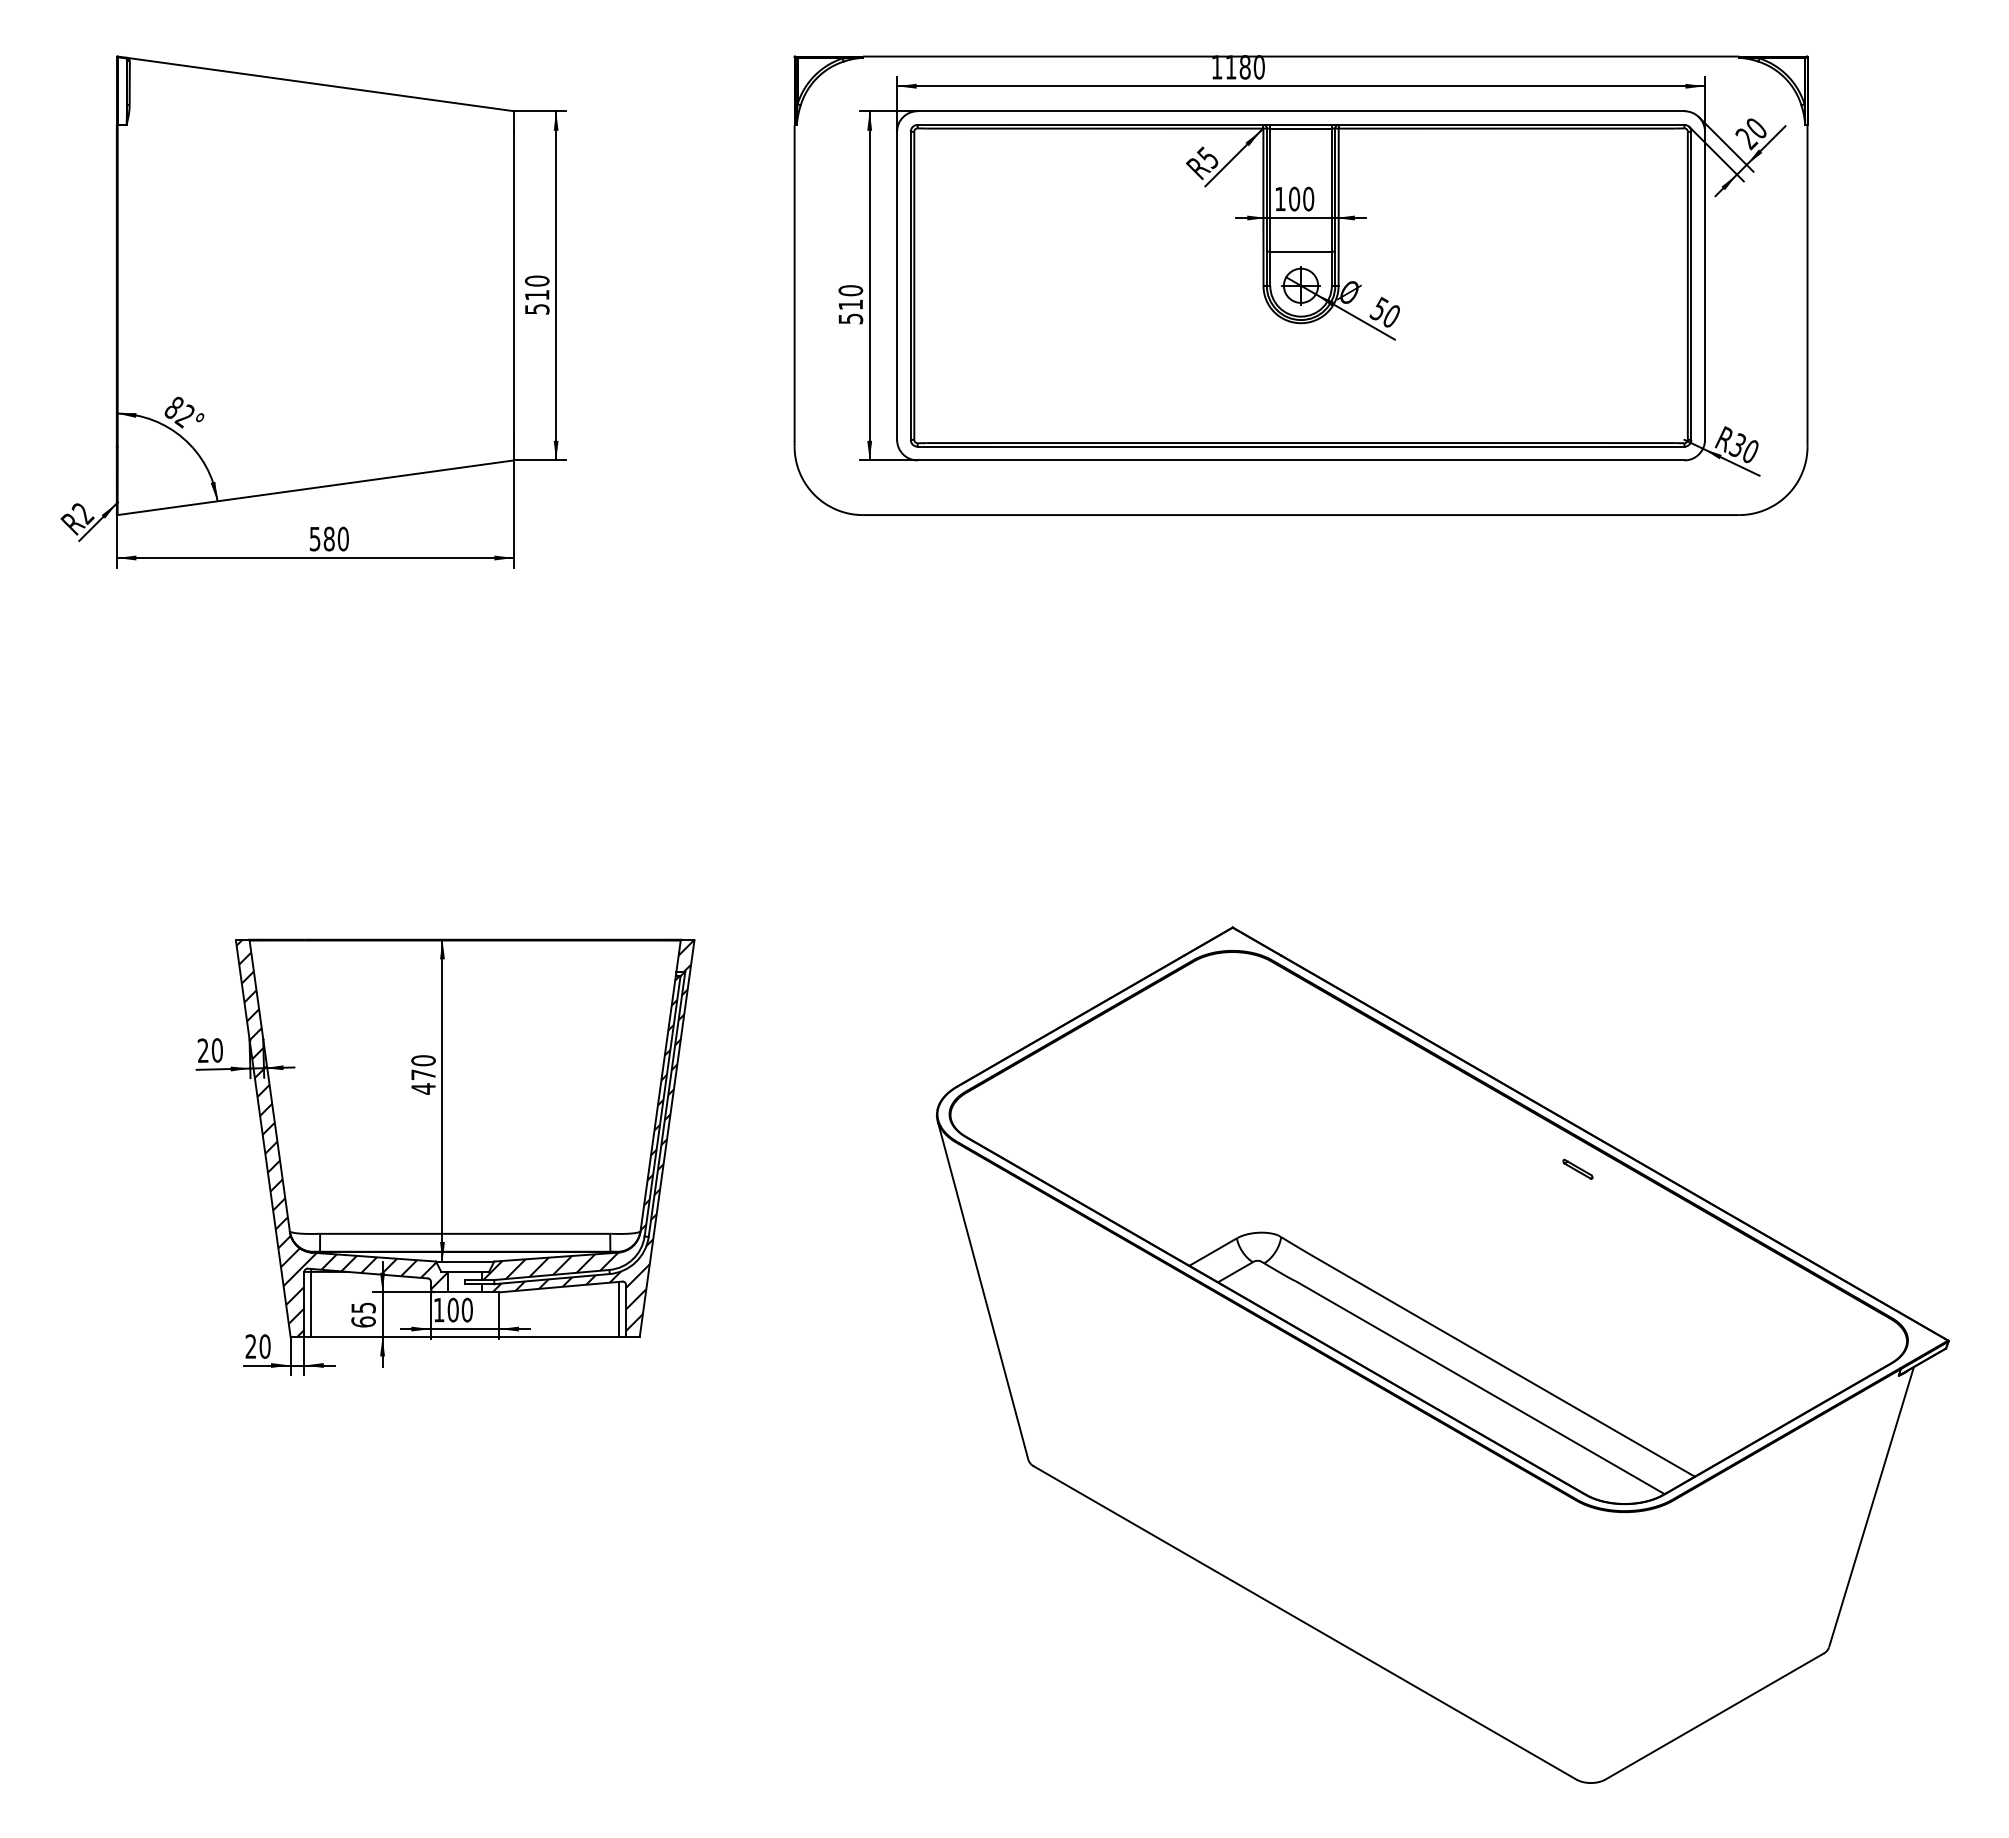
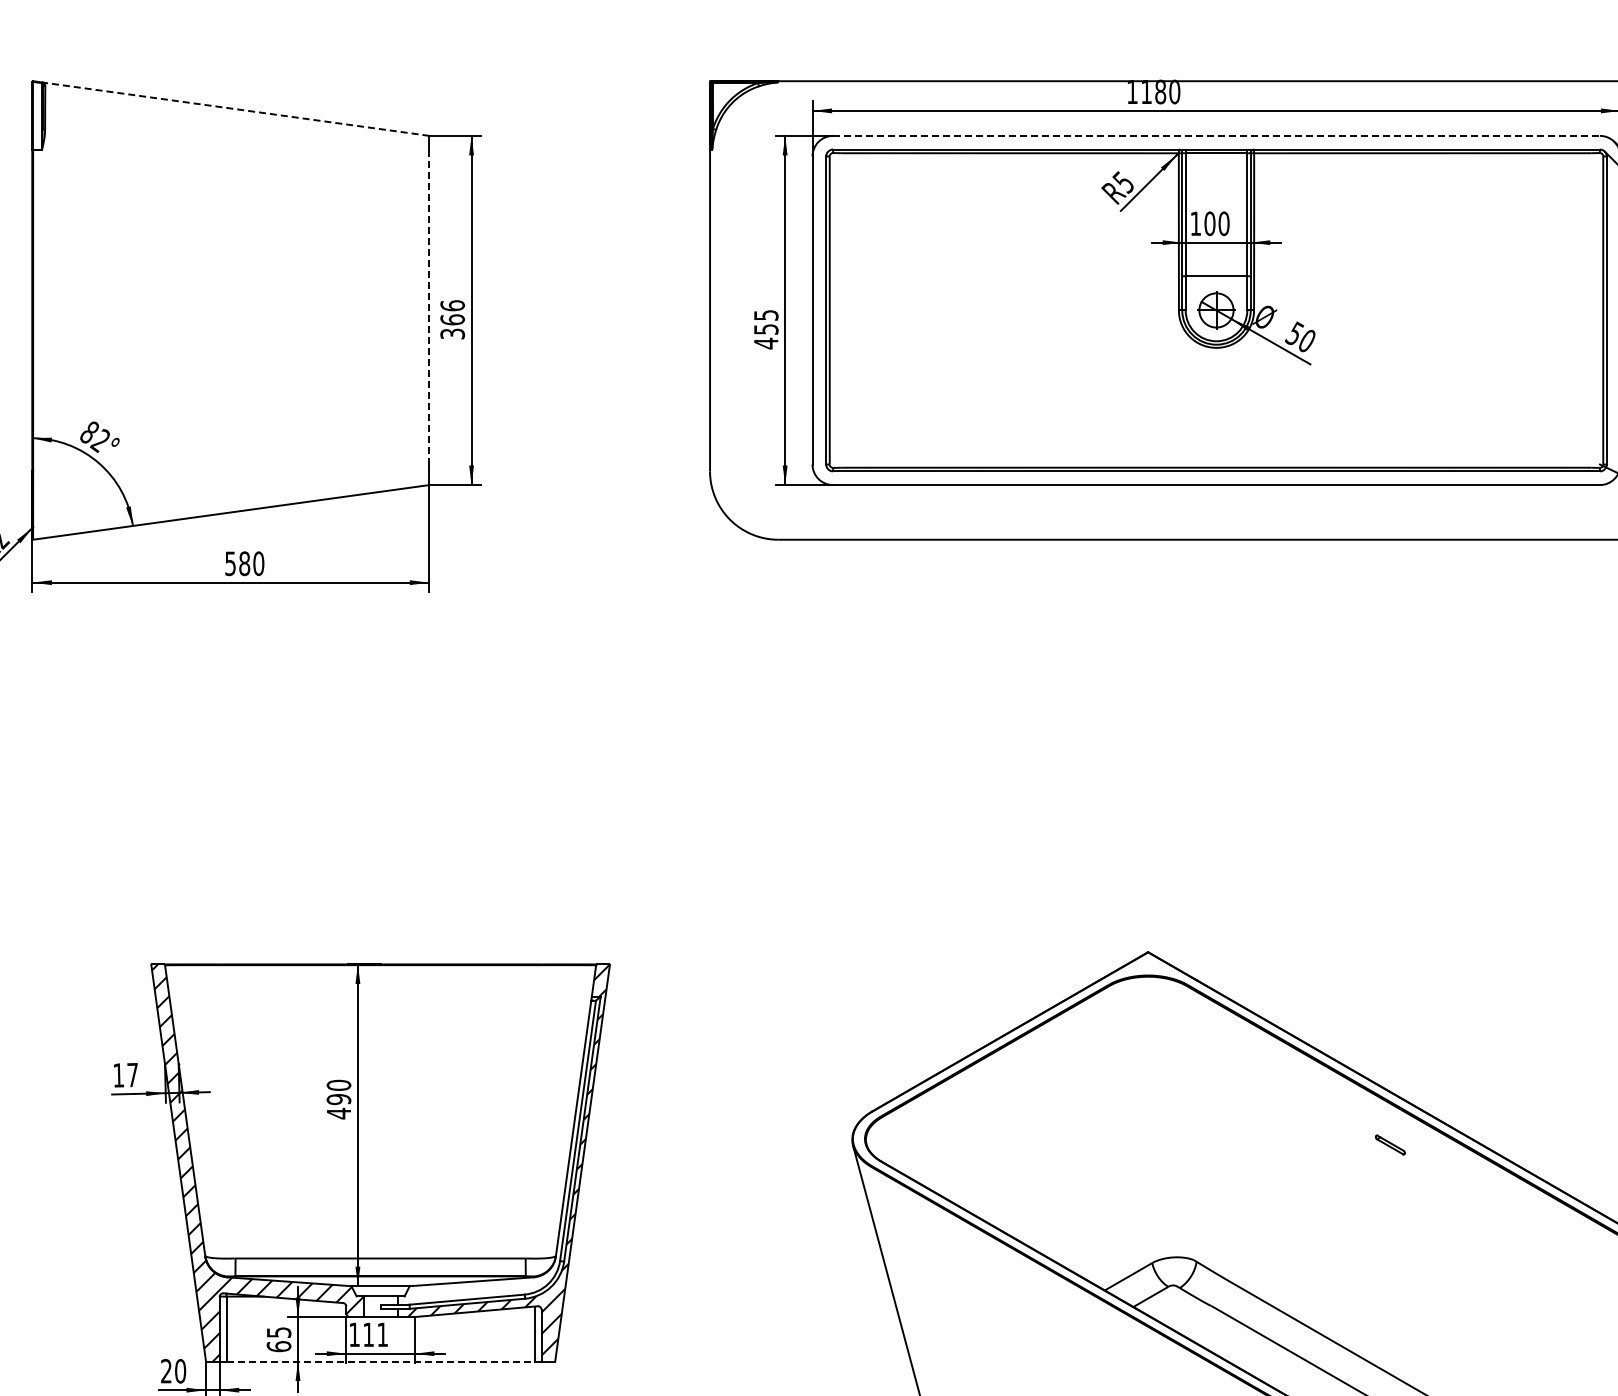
line: (320, 84) -> (235, 109), solid -> dashed
line: (1301, 111) -> (1216, 136), solid -> dashed
line: (513, 285) -> (428, 310), solid -> dashed
text: (536, 294) -> (451, 319), 510 -> 366
text: (850, 304) -> (765, 329), 510 -> 455
text: (209, 1050) -> (124, 1075), 20 -> 17
text: (423, 1074) -> (338, 1099), 470 -> 490
hatch: (581, 1128) -> (496, 1153), removed
part: (1577, 1168) -> (1389, 1144), moved
text: (459, 1309) -> (374, 1334), 100 -> 111
line: (465, 1336) -> (380, 1361), solid -> dashed

